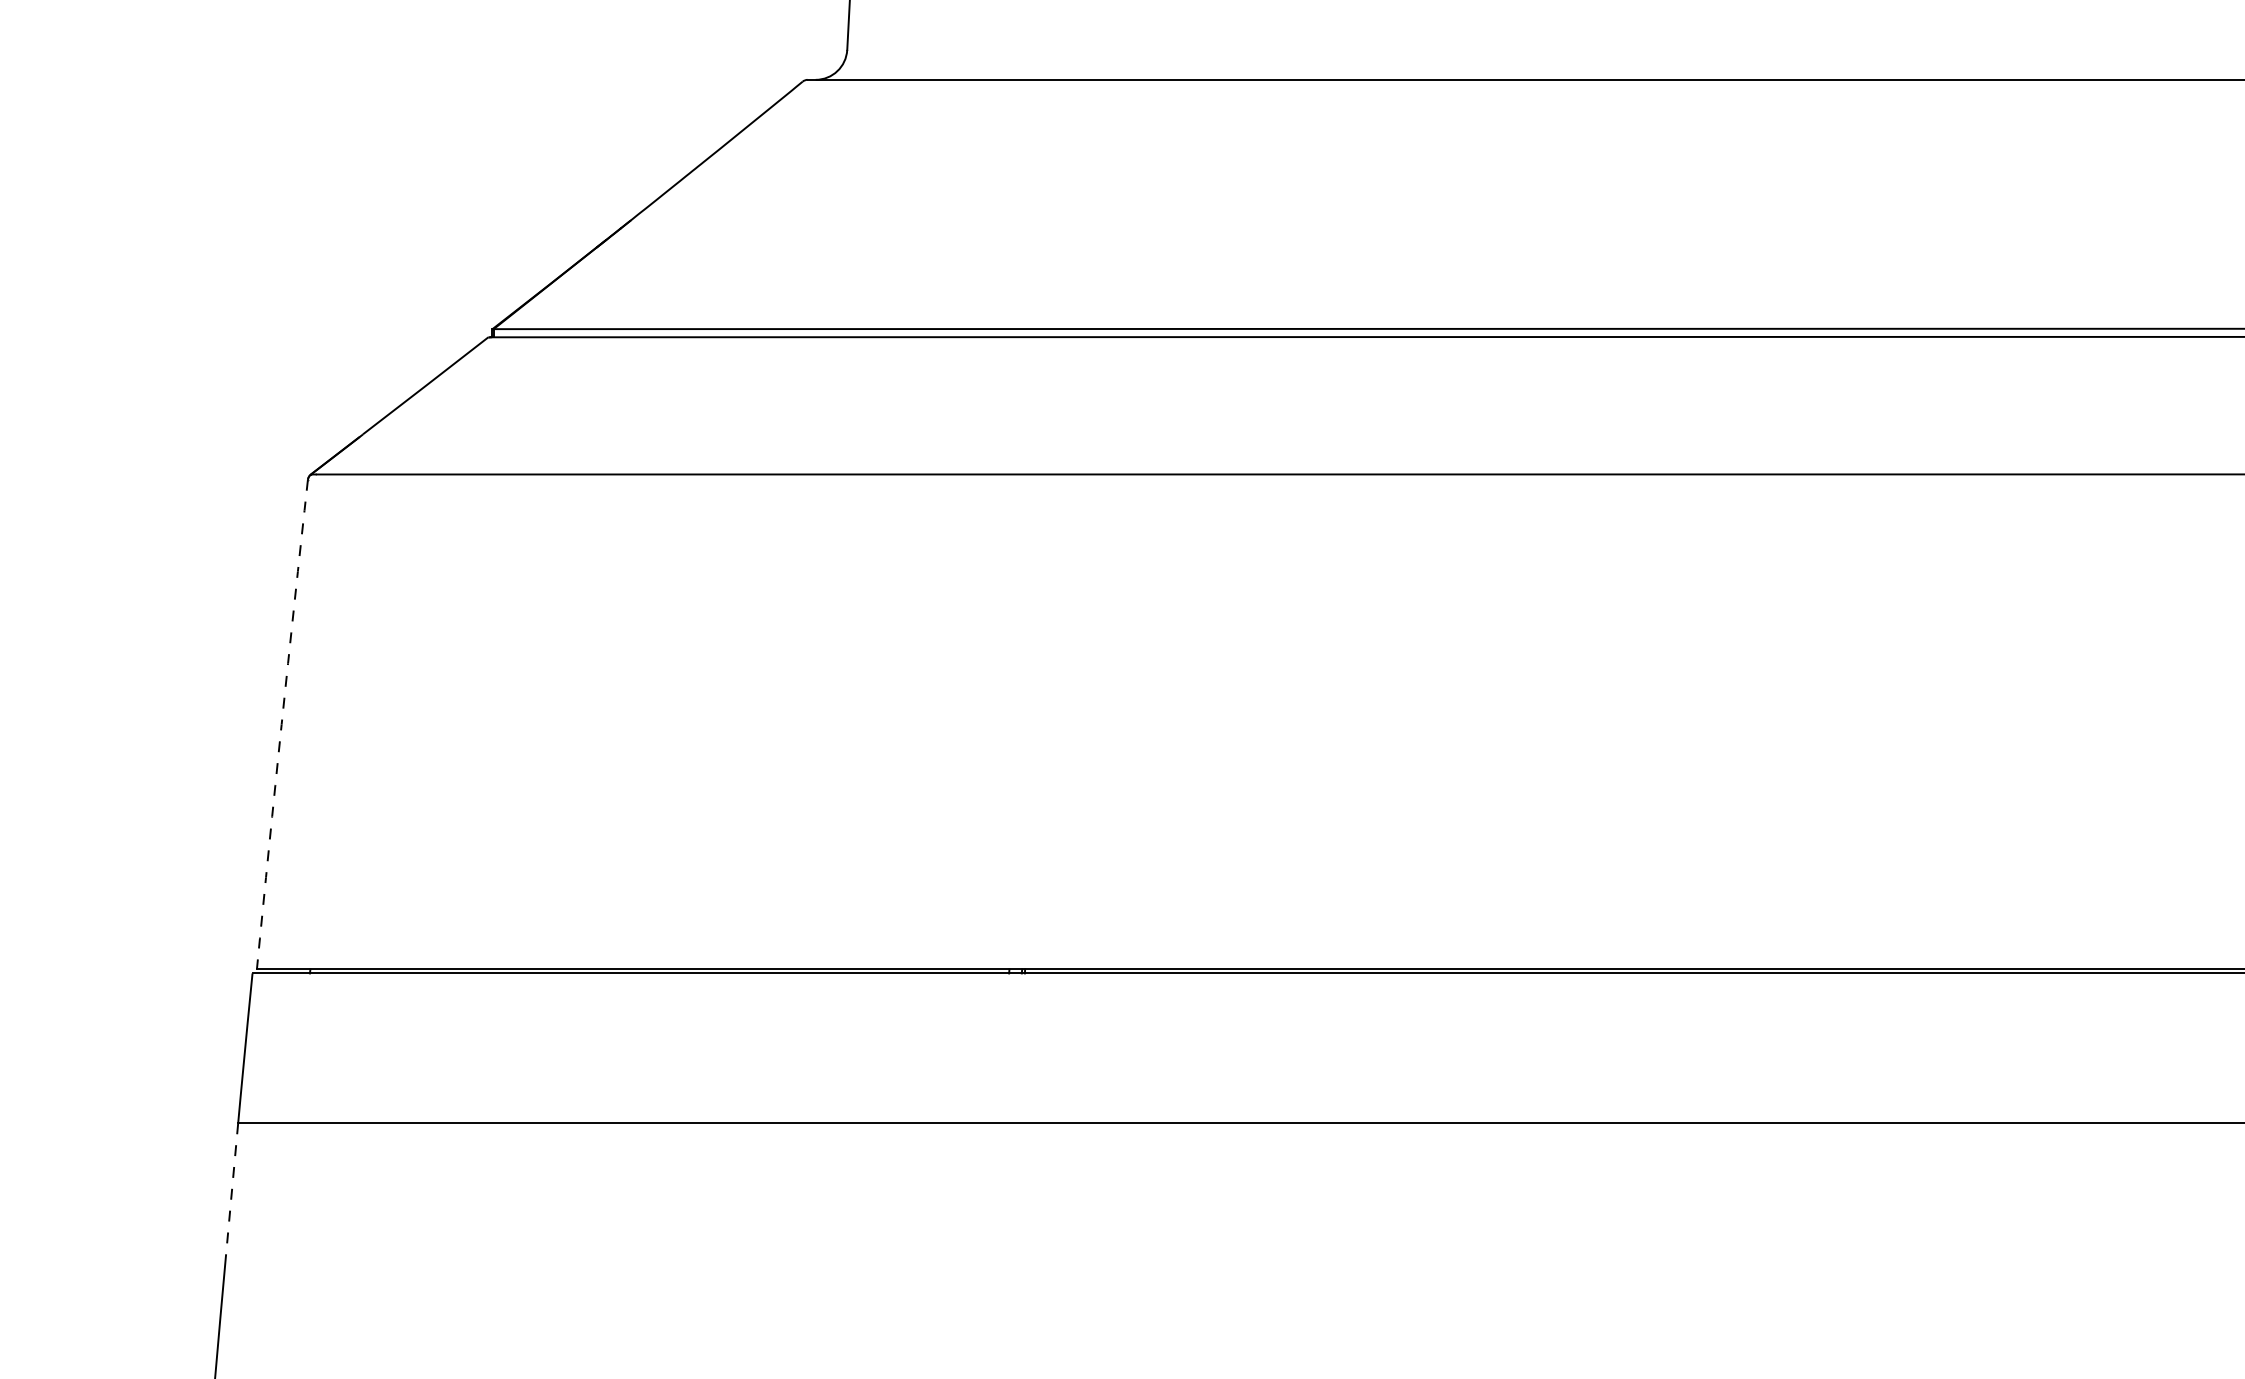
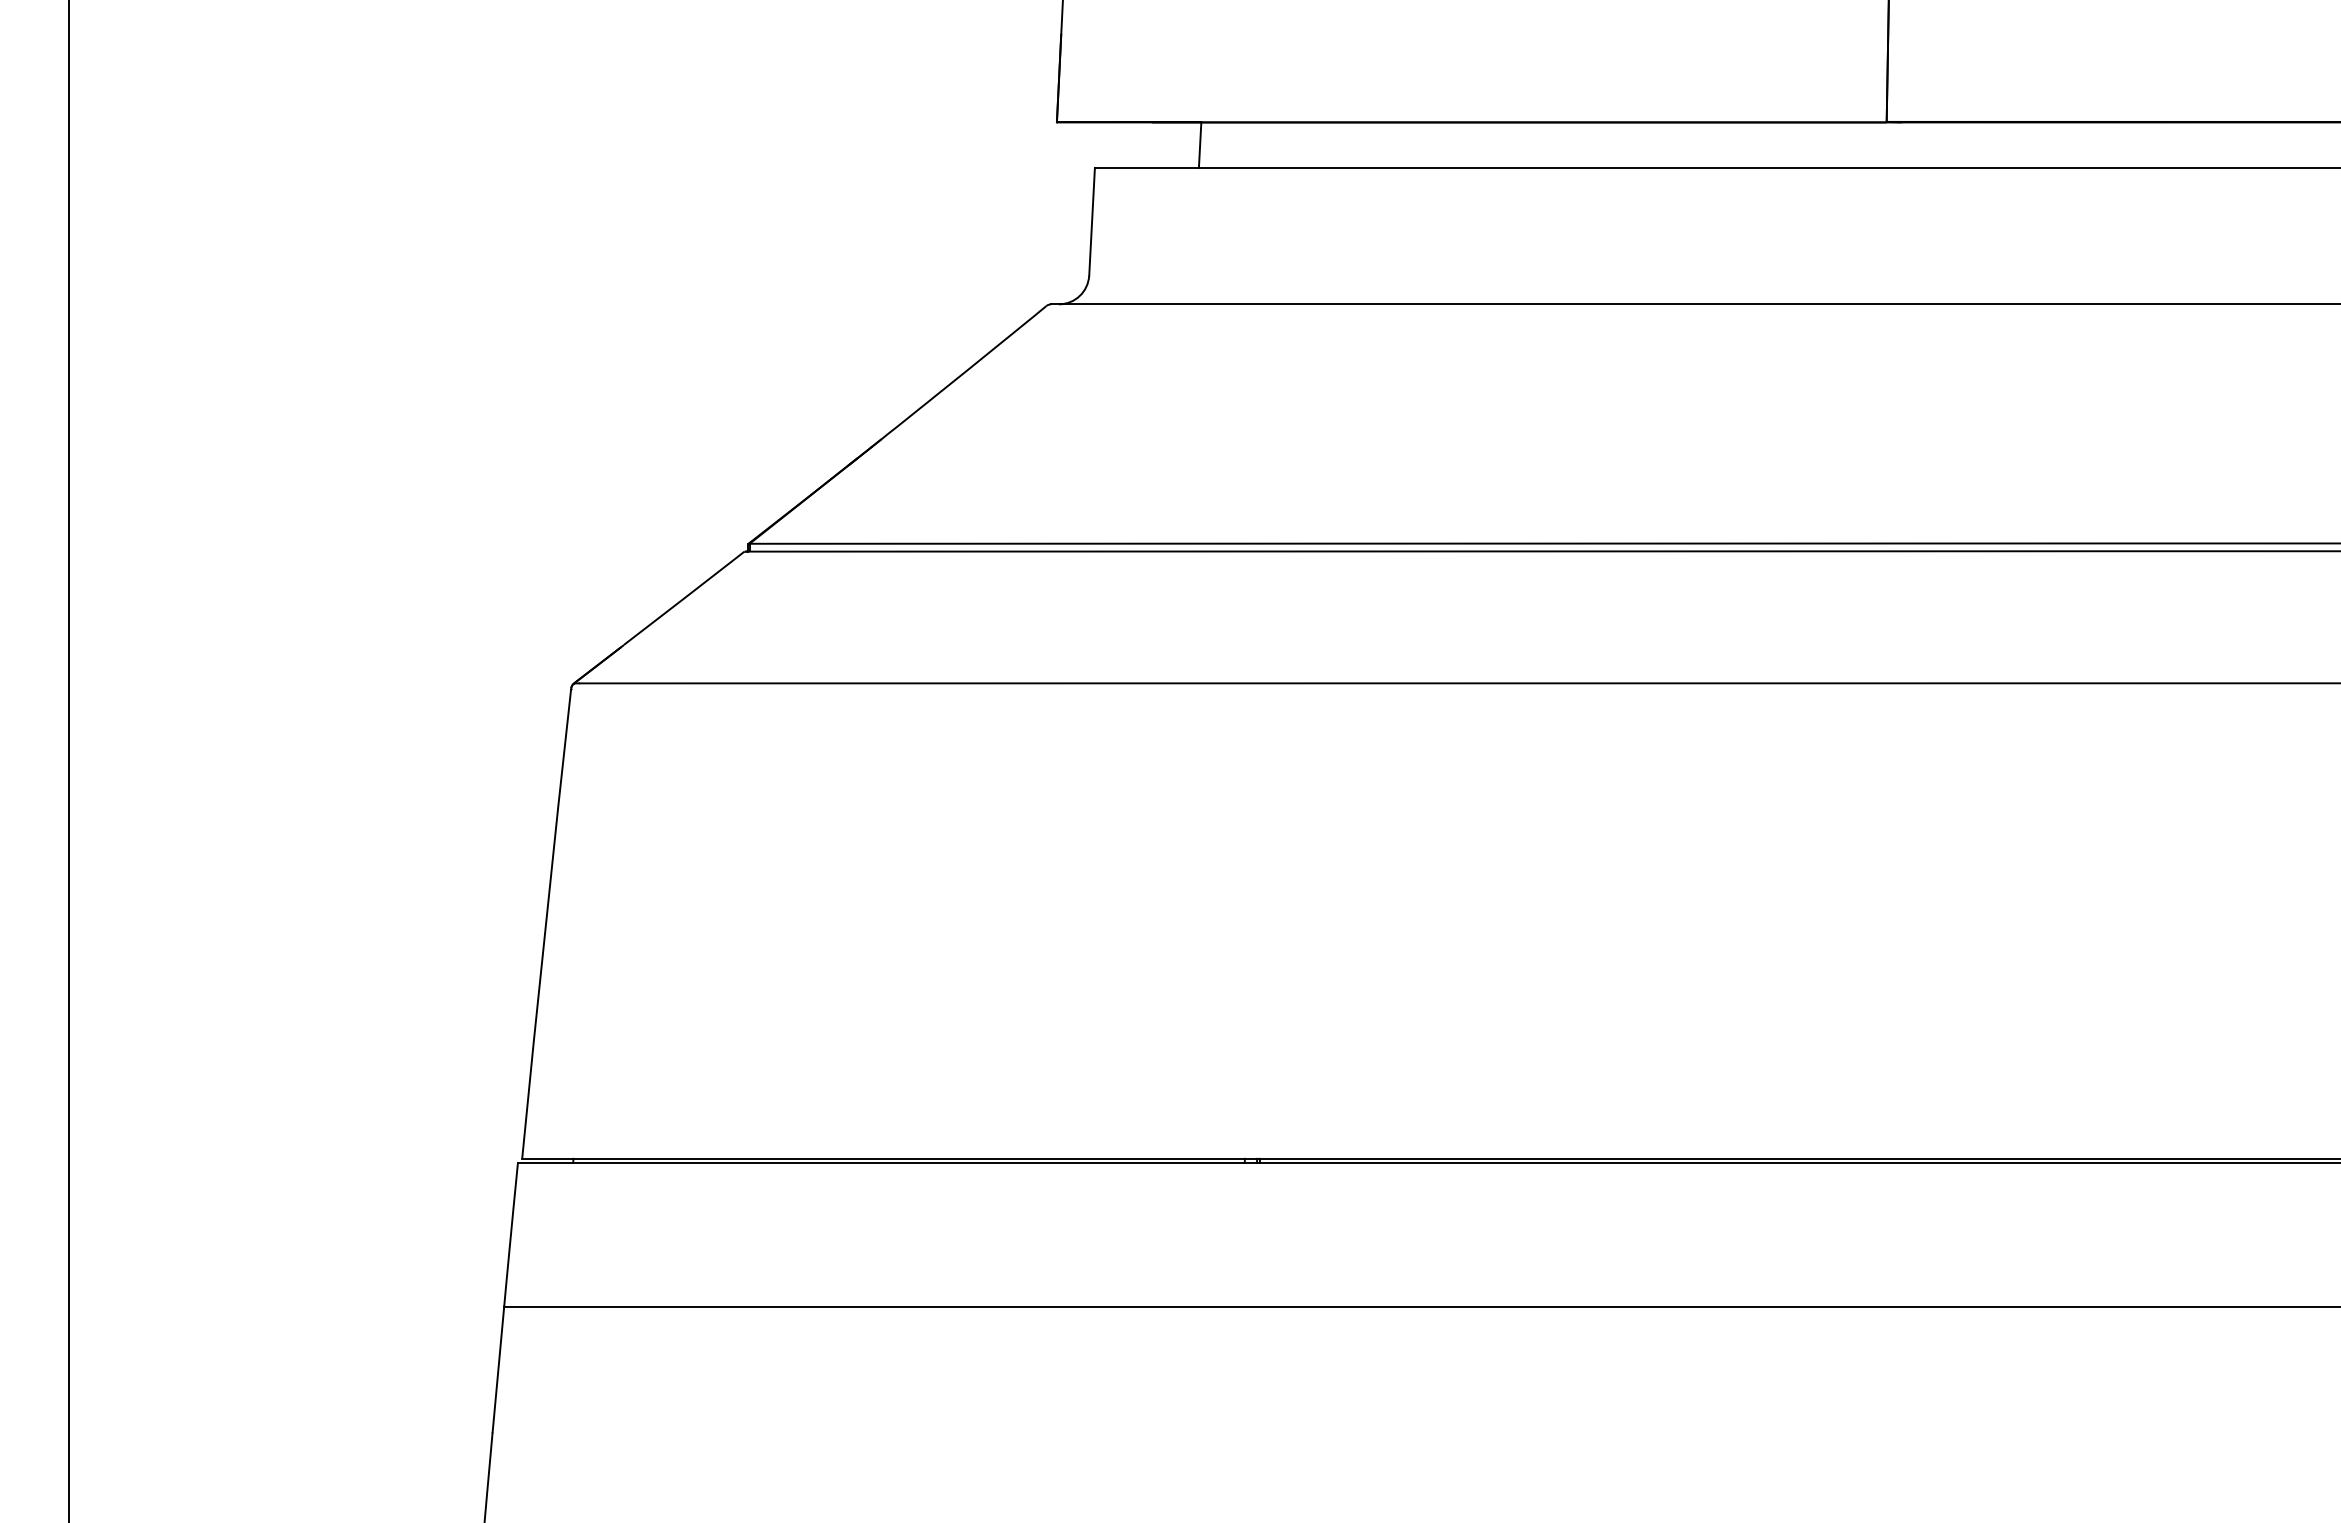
arc: (281, 724) -> (545, 923), dashed -> solid
line: (232, 1189) -> (498, 1370), dashed -> solid

